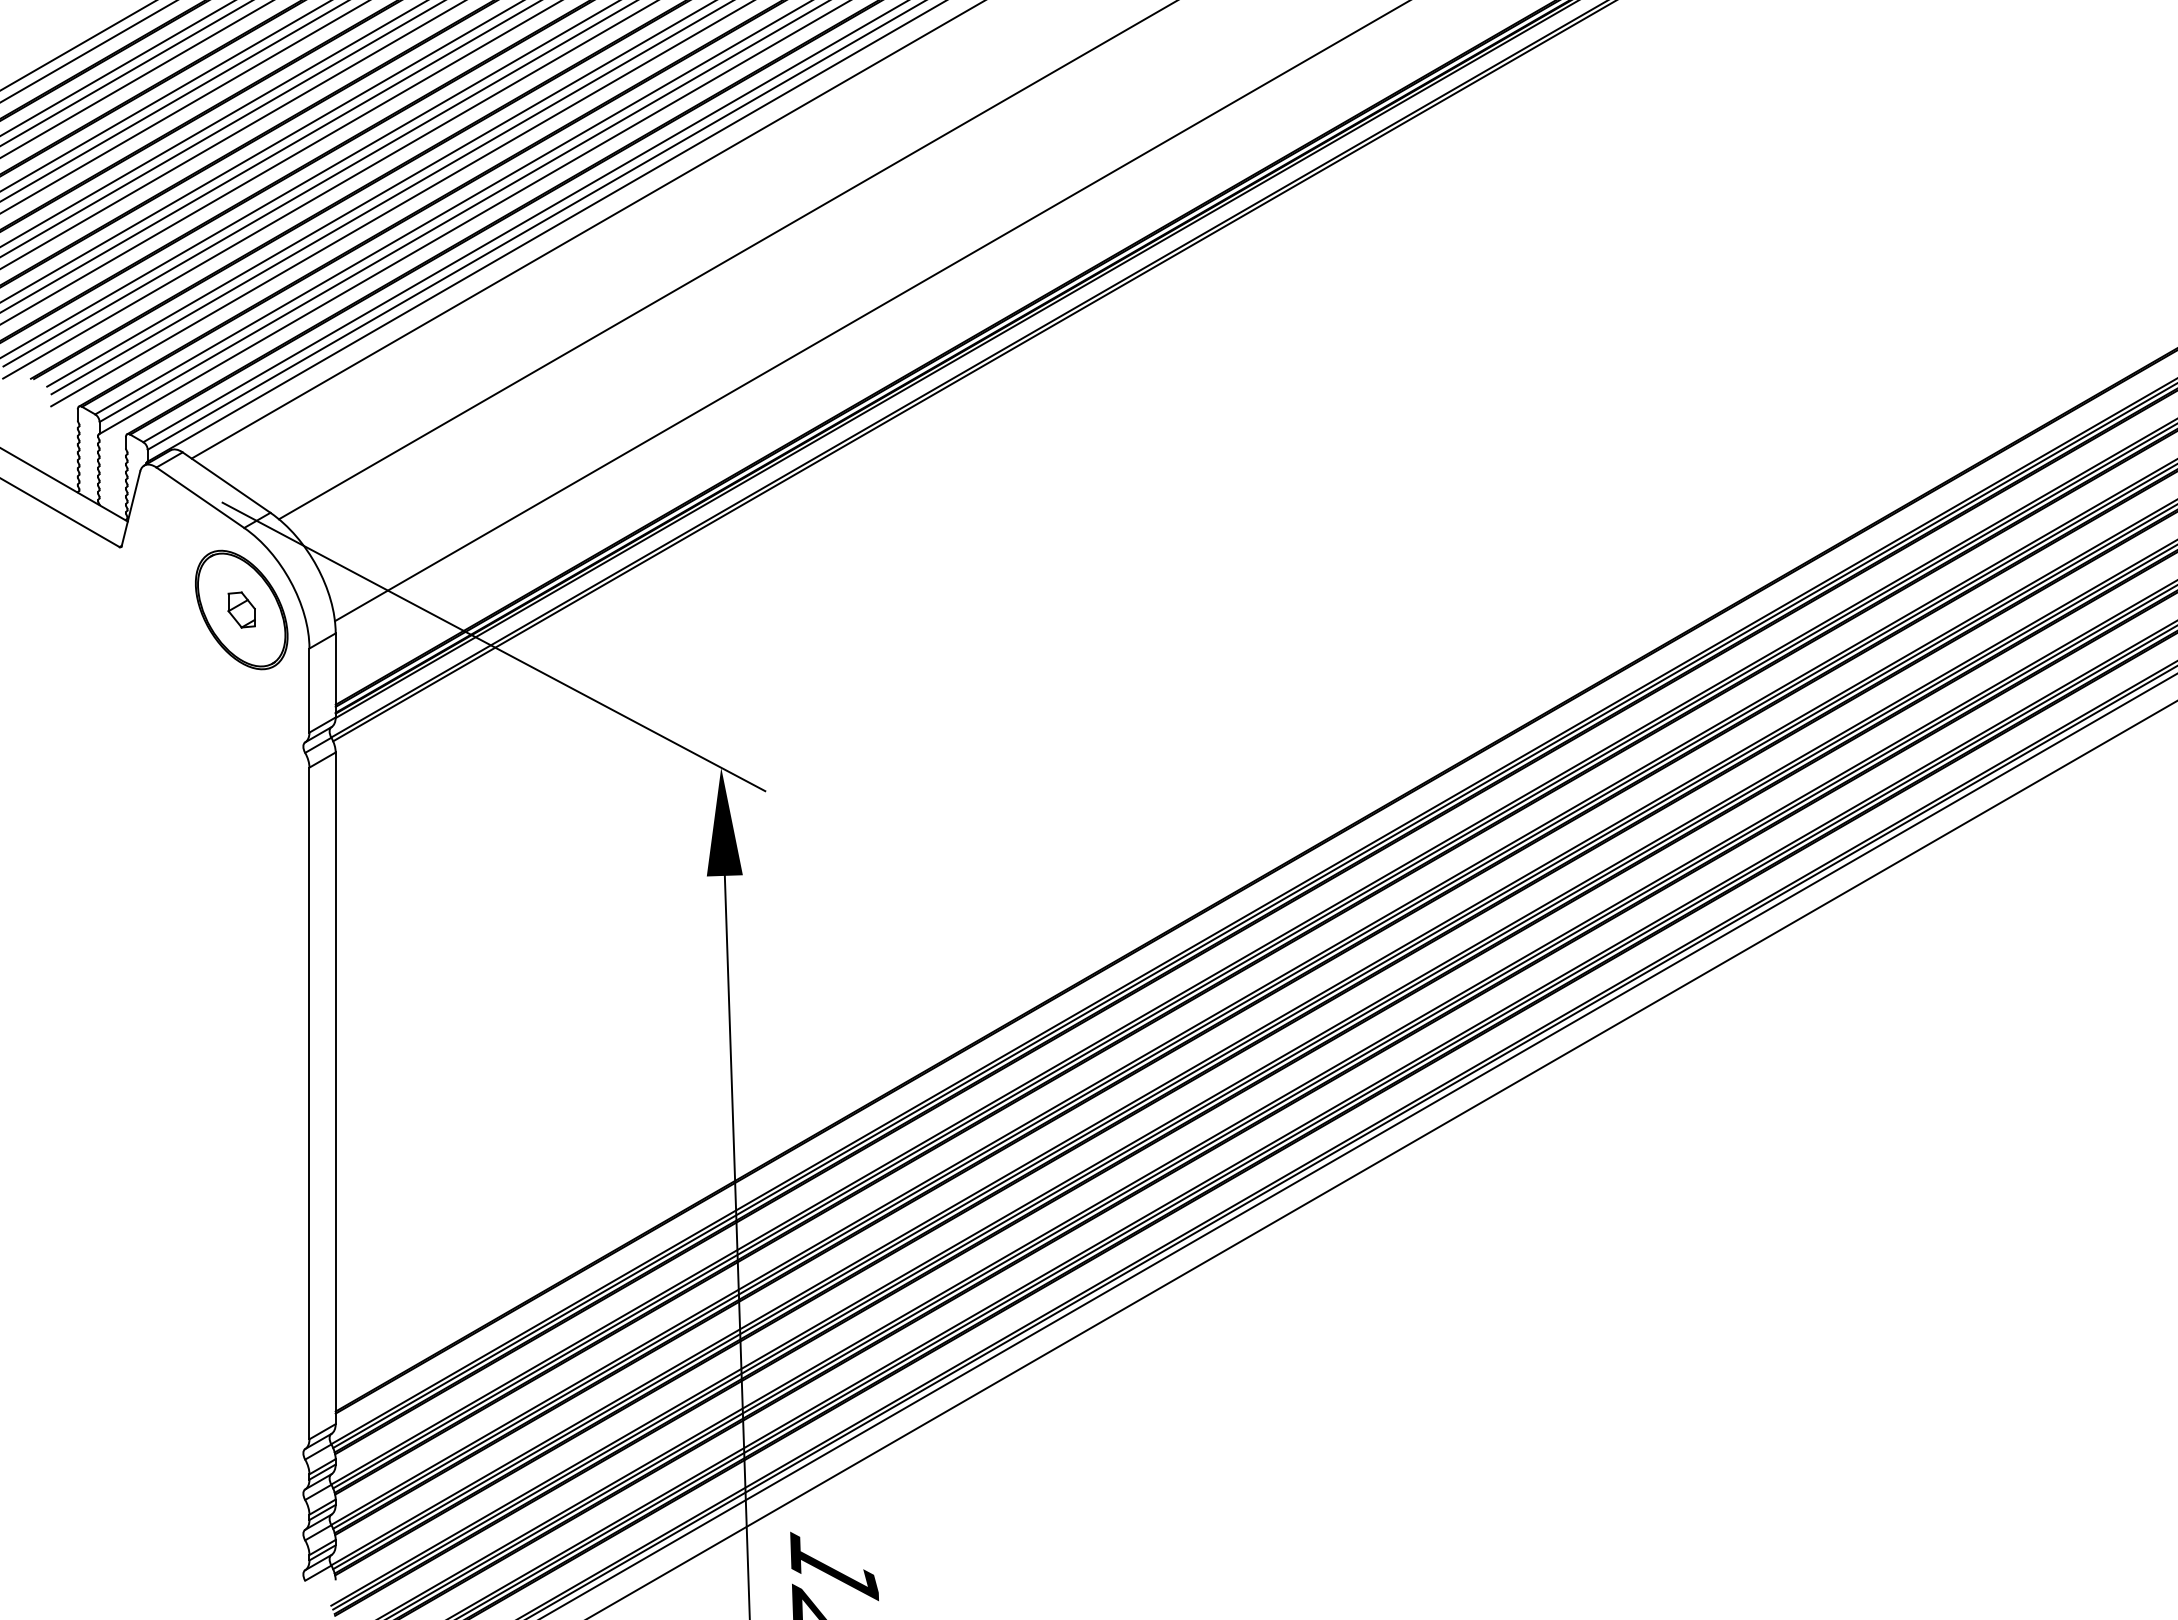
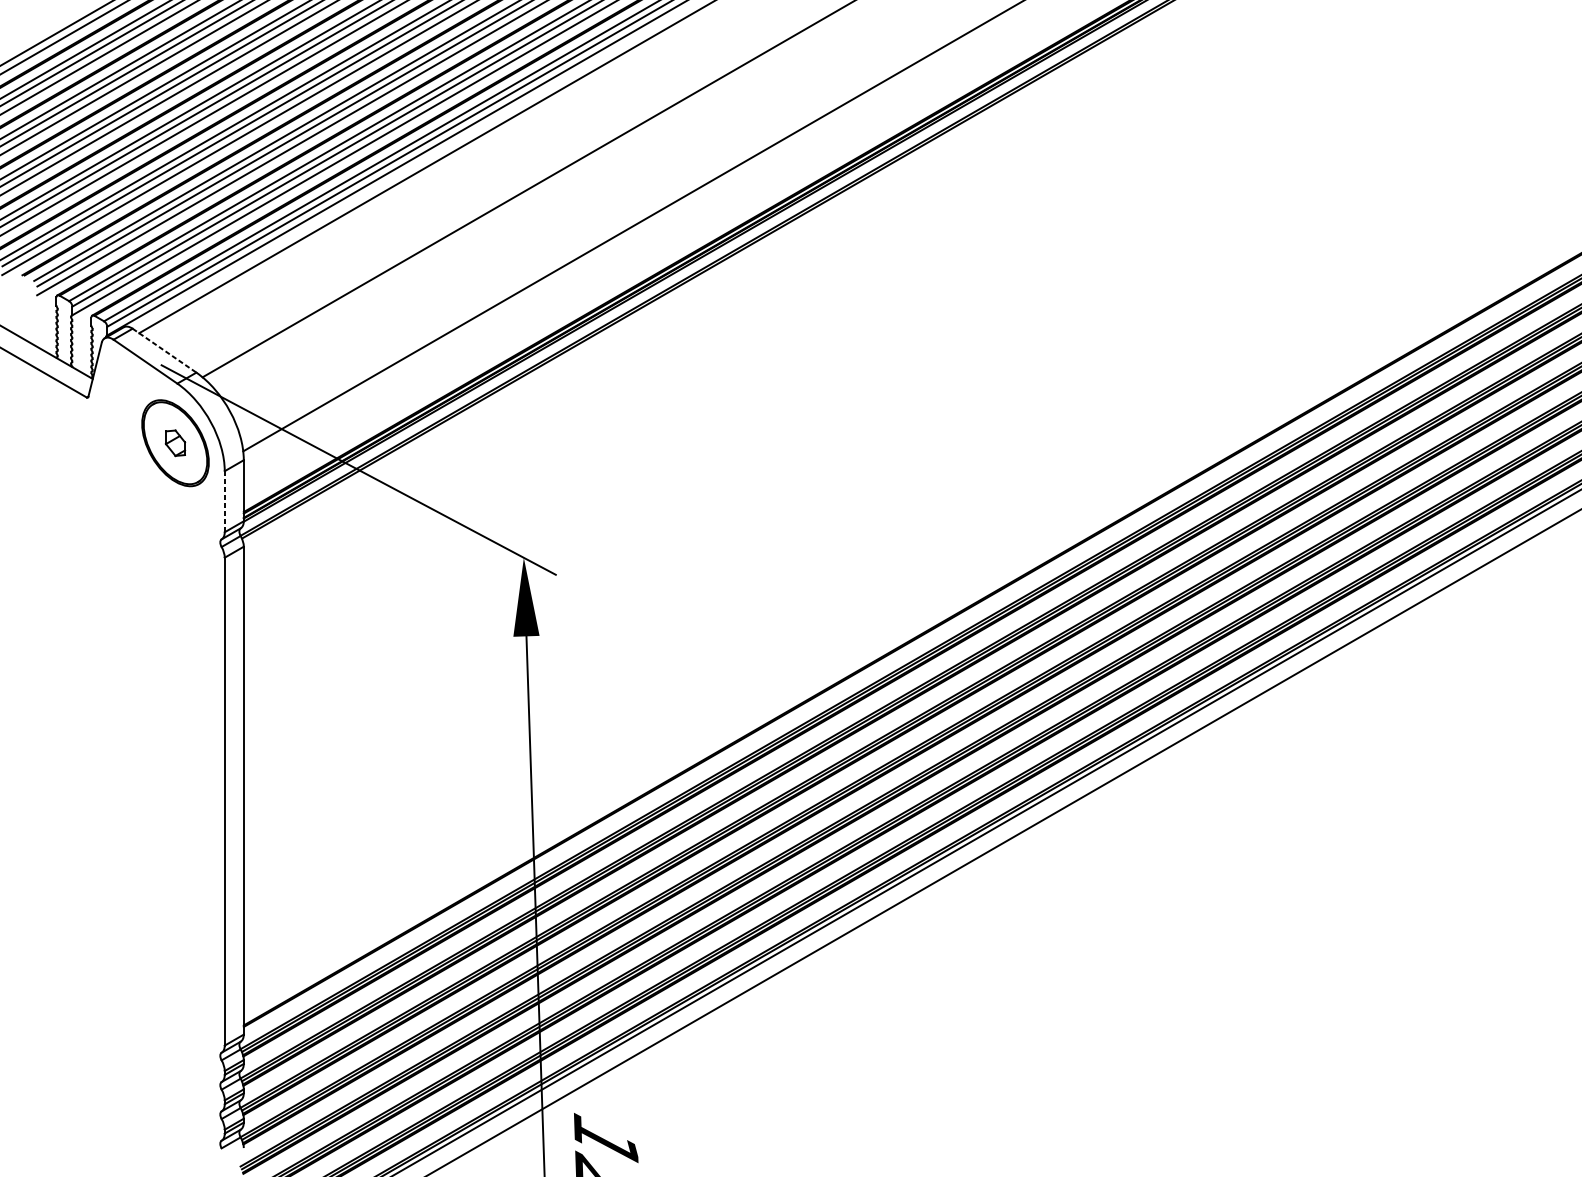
line: (227, 482) -> (165, 350), solid -> dashed
line: (309, 690) -> (224, 501), solid -> dashed

